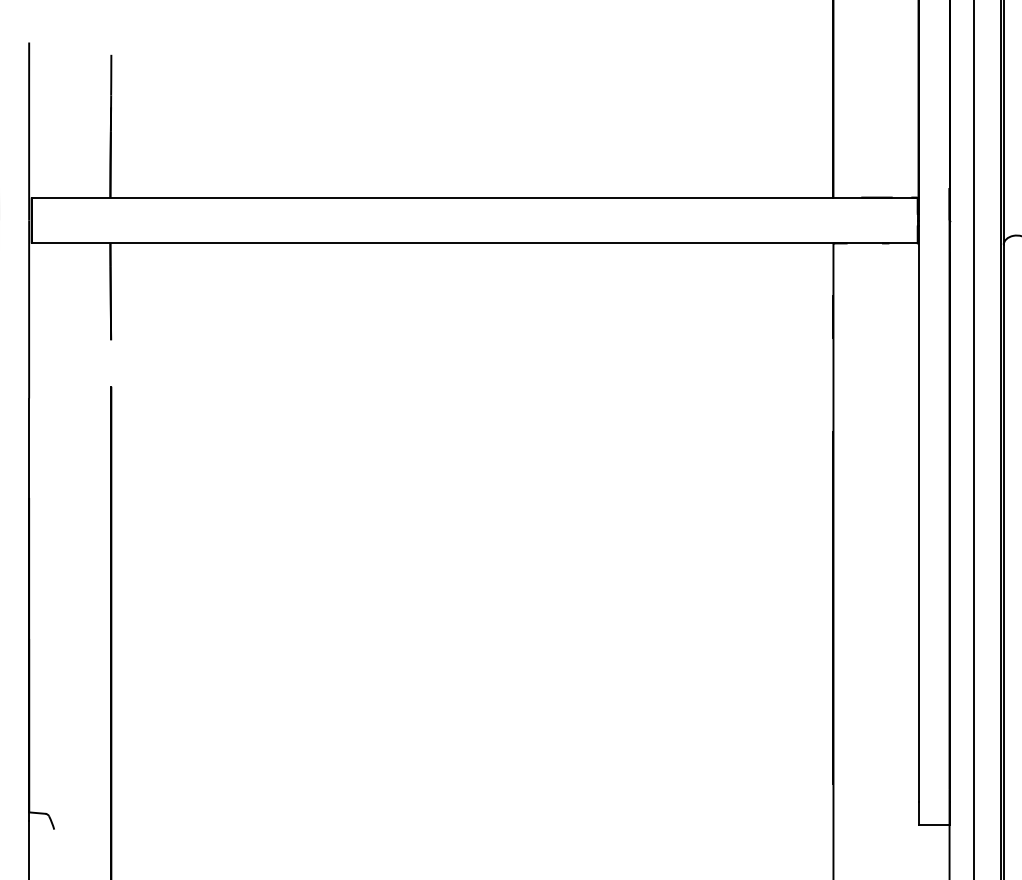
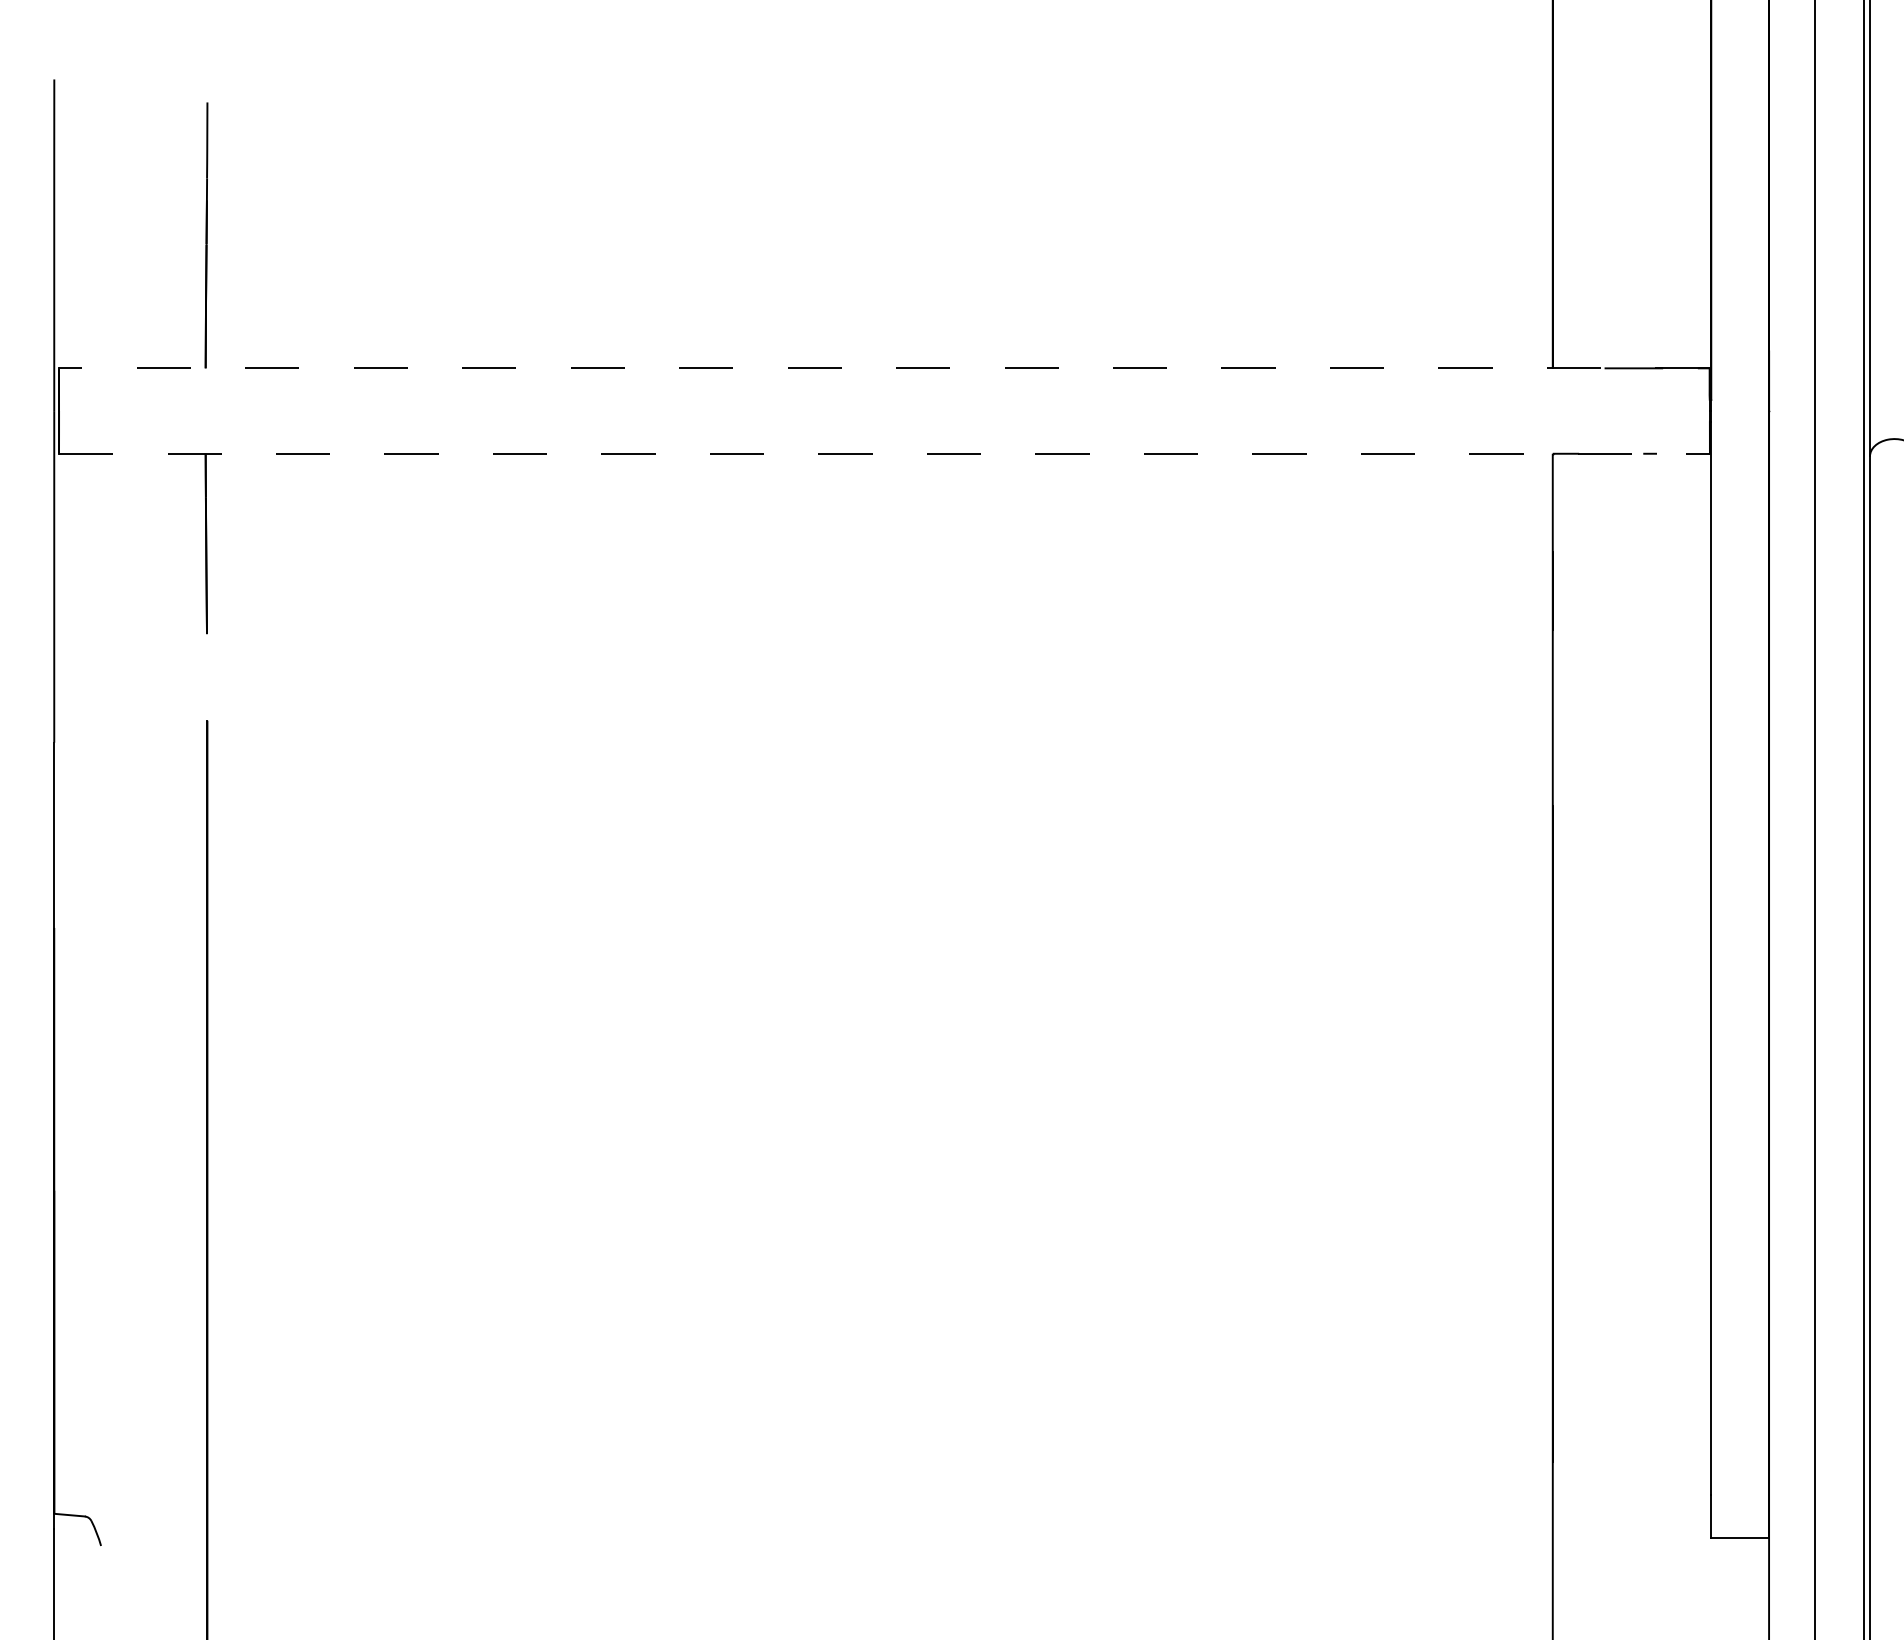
line: (474, 197) -> (883, 368), solid -> dashed
line: (475, 243) -> (885, 453), solid -> dashed

